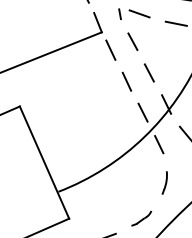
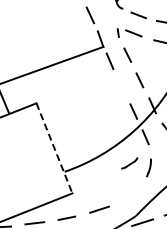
line: (126, 81) -> (121, 86), removed
line: (44, 162) -> (54, 148), solid -> dashed
part: (141, 218) -> (129, 163), moved

